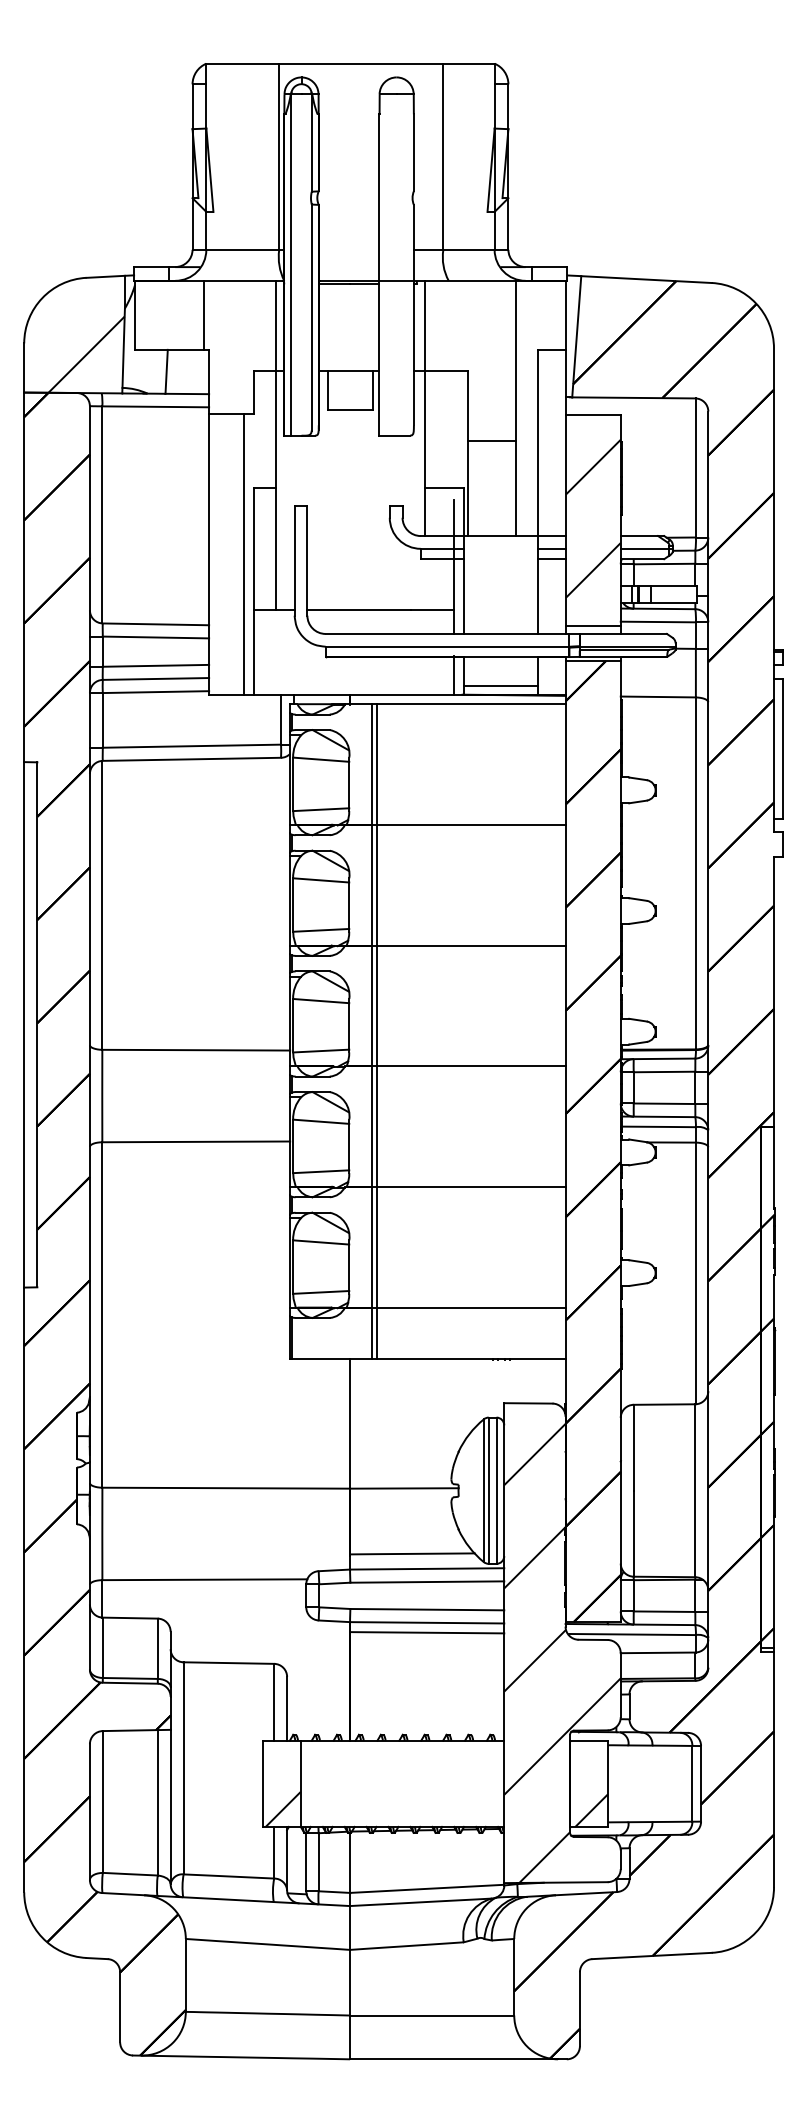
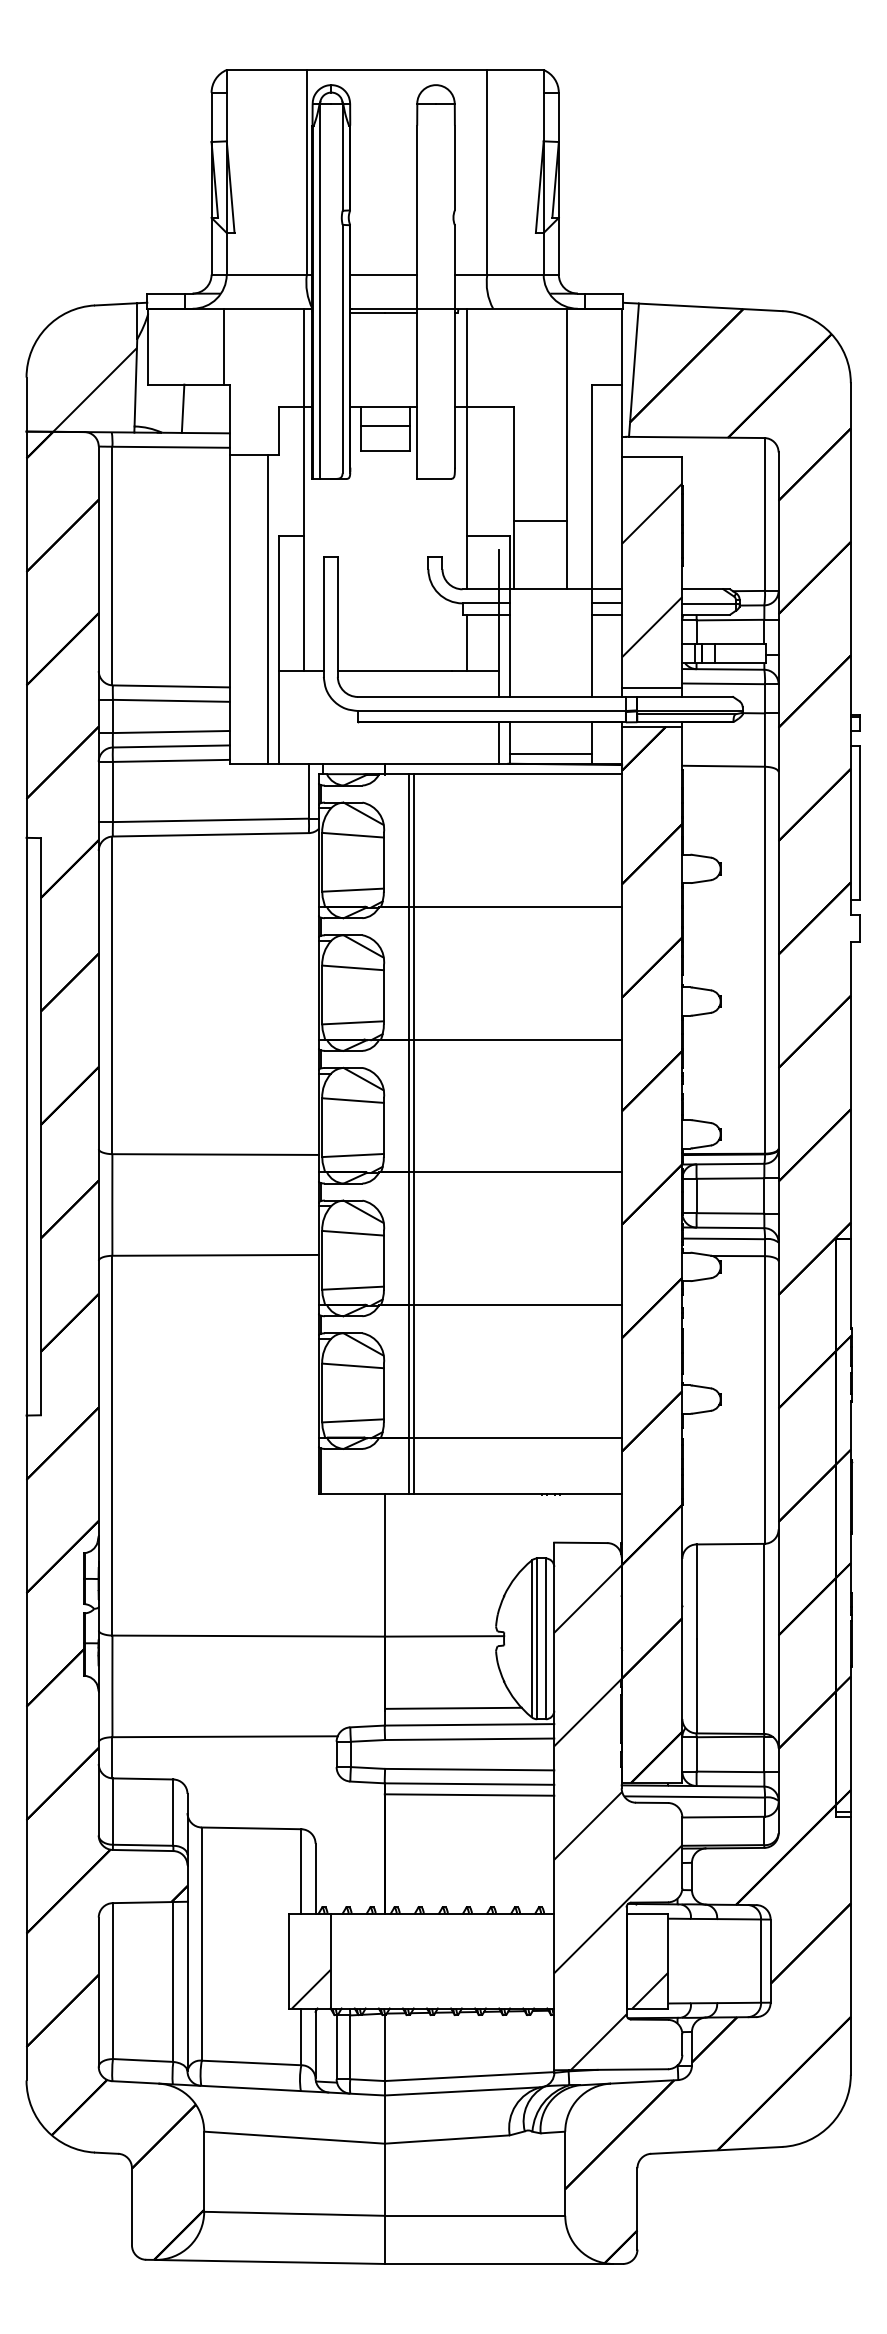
line: (348, 249) -> (383, 274), added
line: (349, 387) -> (384, 426), added
line: (491, 441) -> (540, 521), moved
line: (424, 584) -> (466, 642), added

